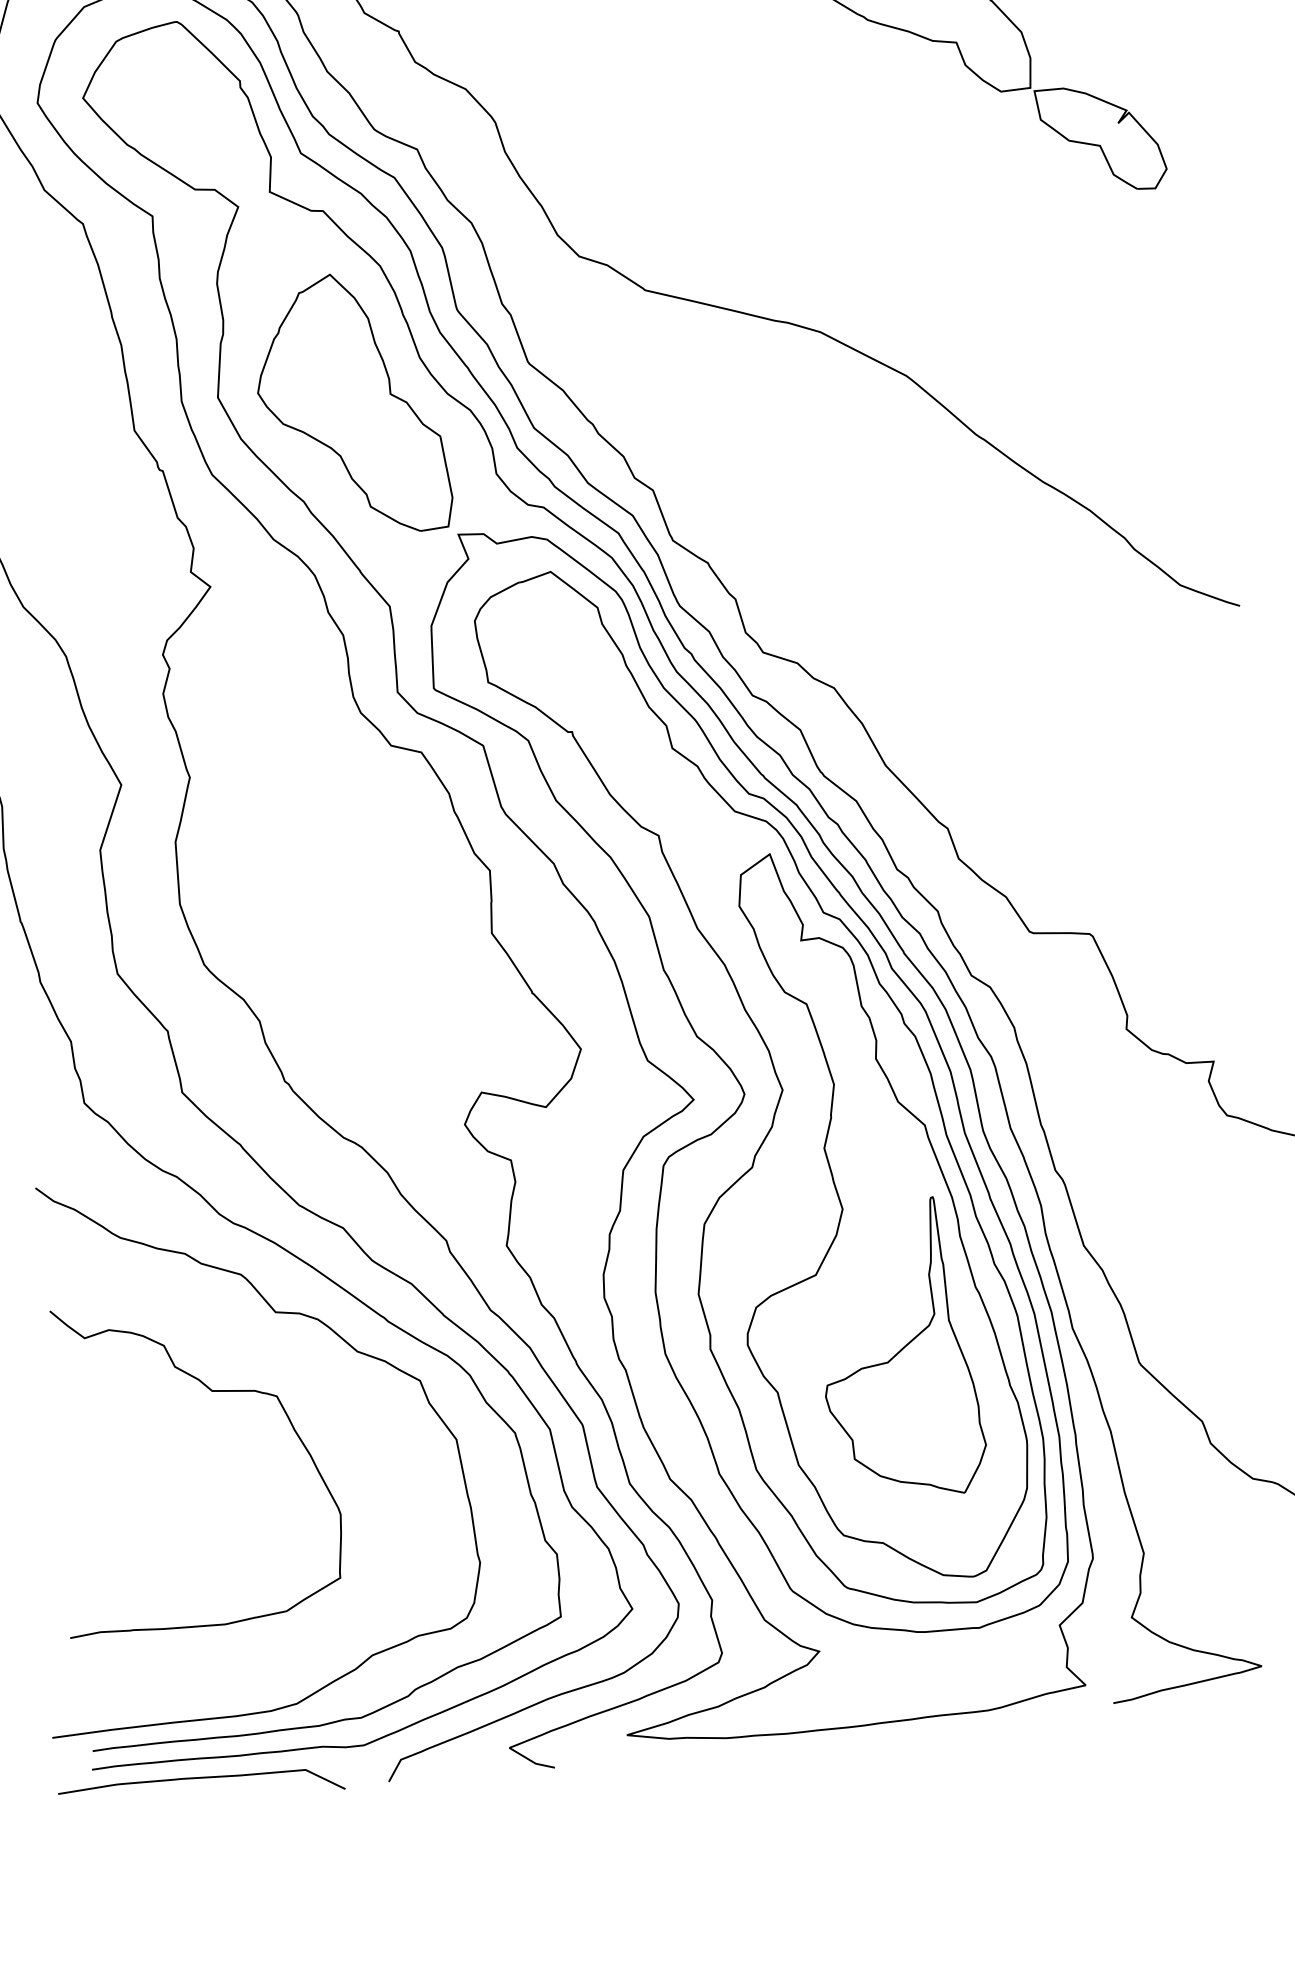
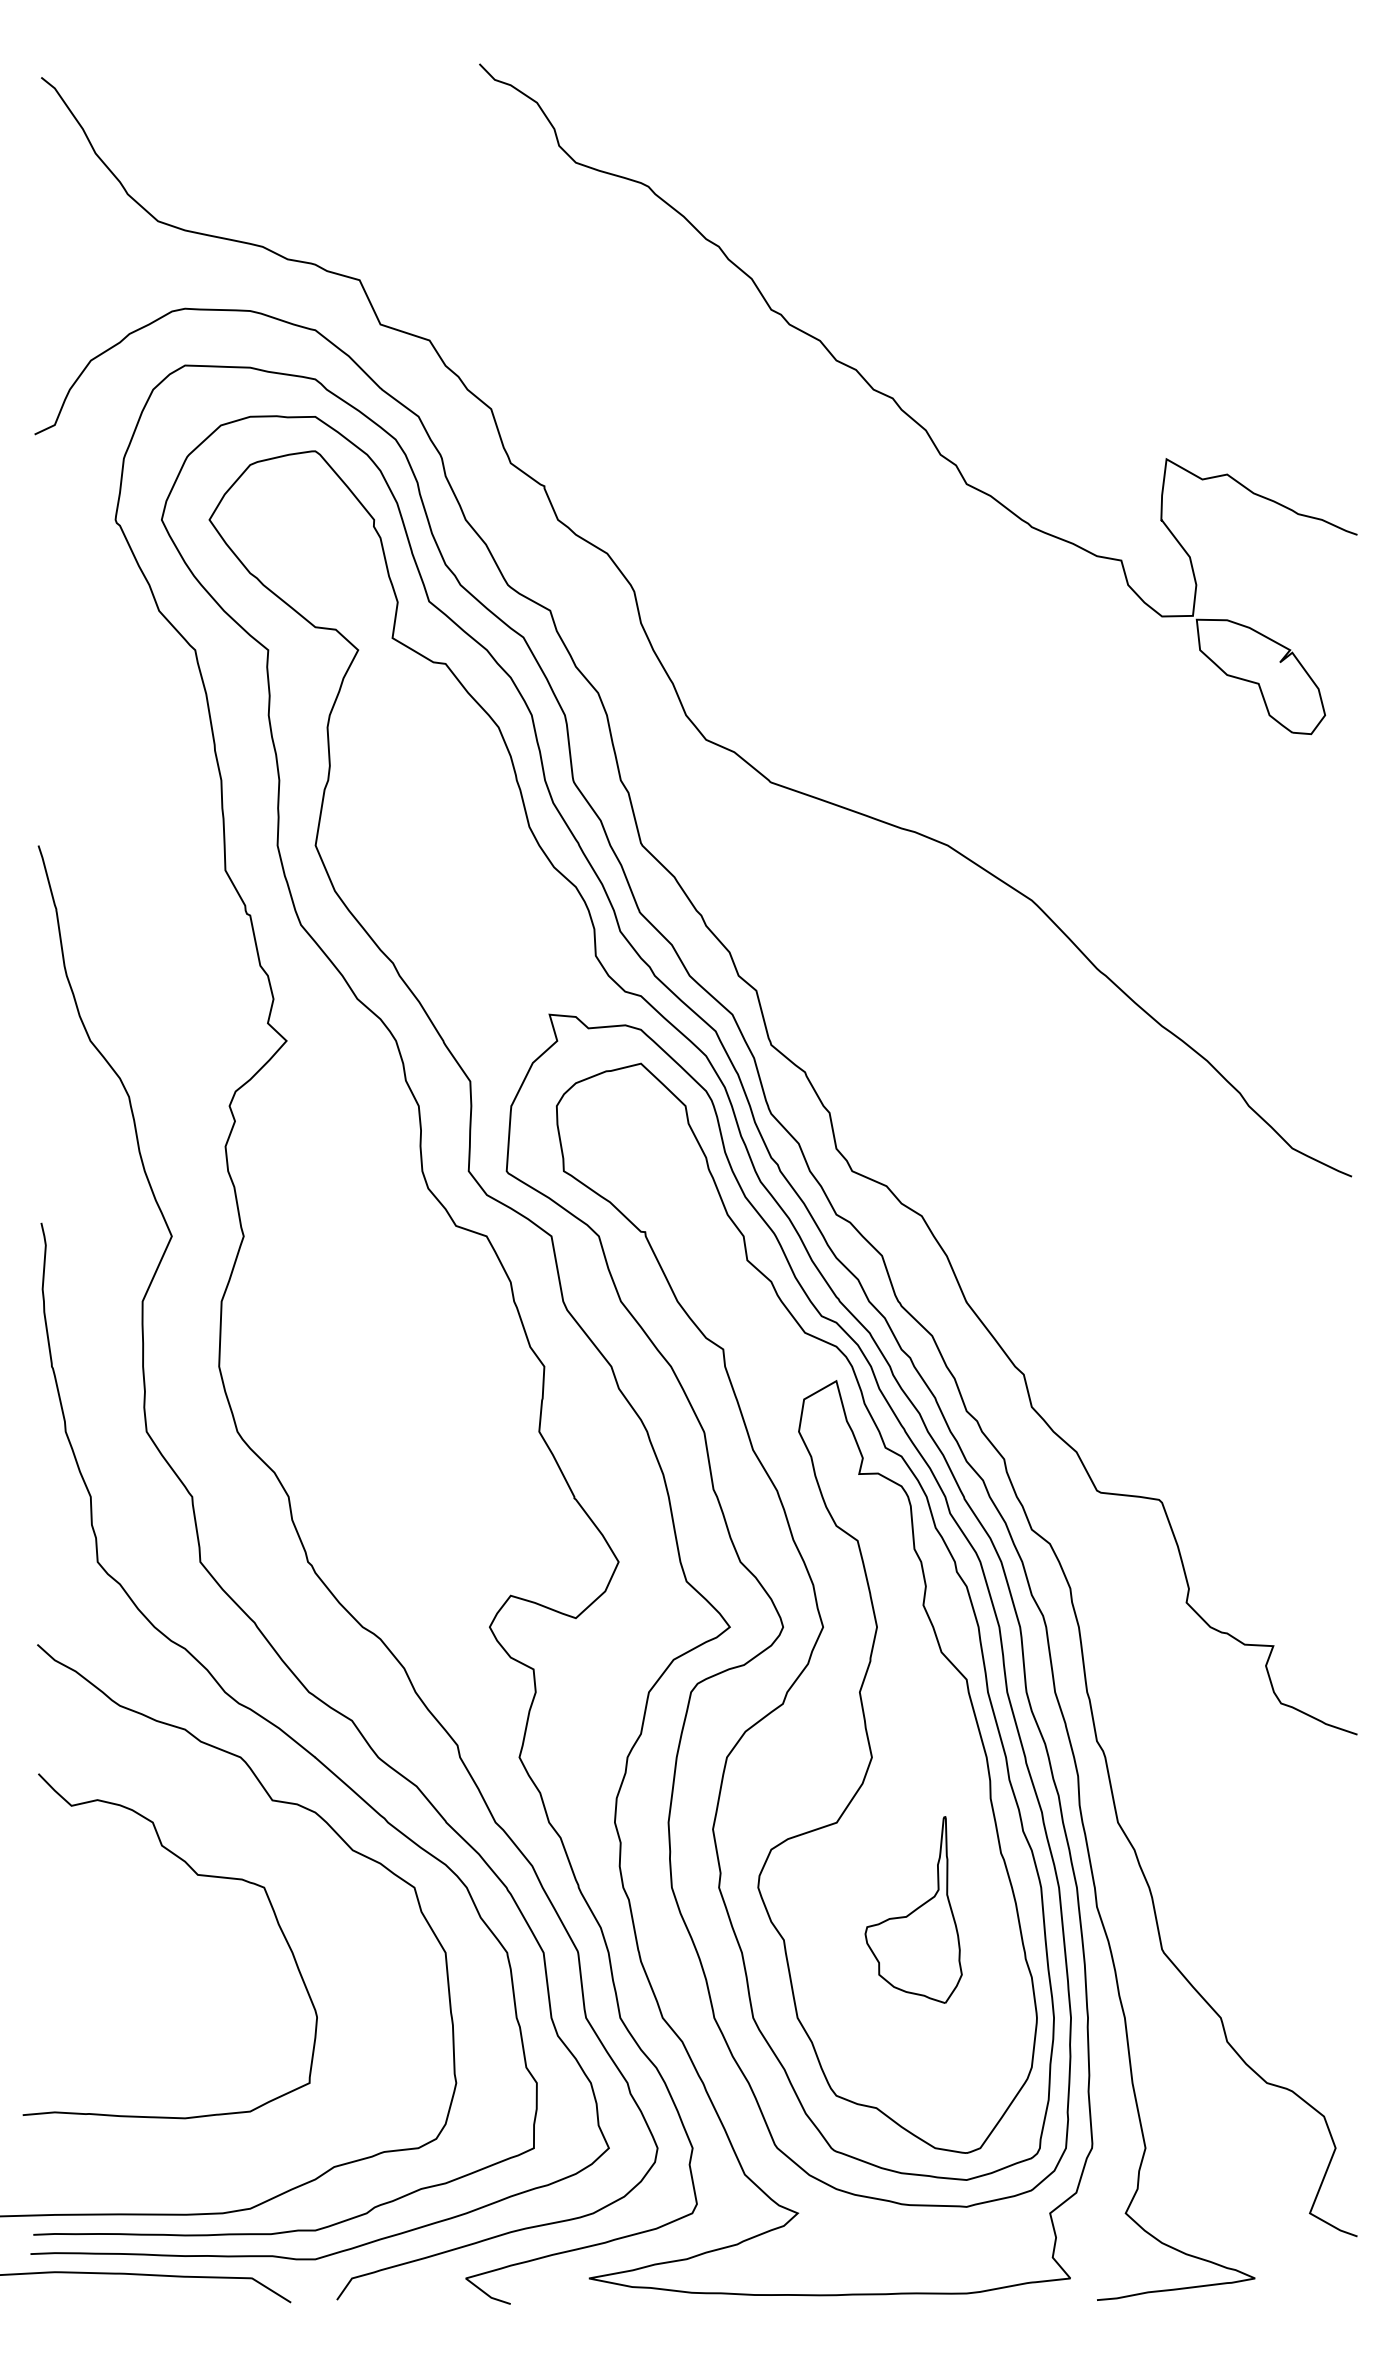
part: (350, 405) -> (452, 868), removed
part: (897, 1349) -> (913, 1909), size x0.6

